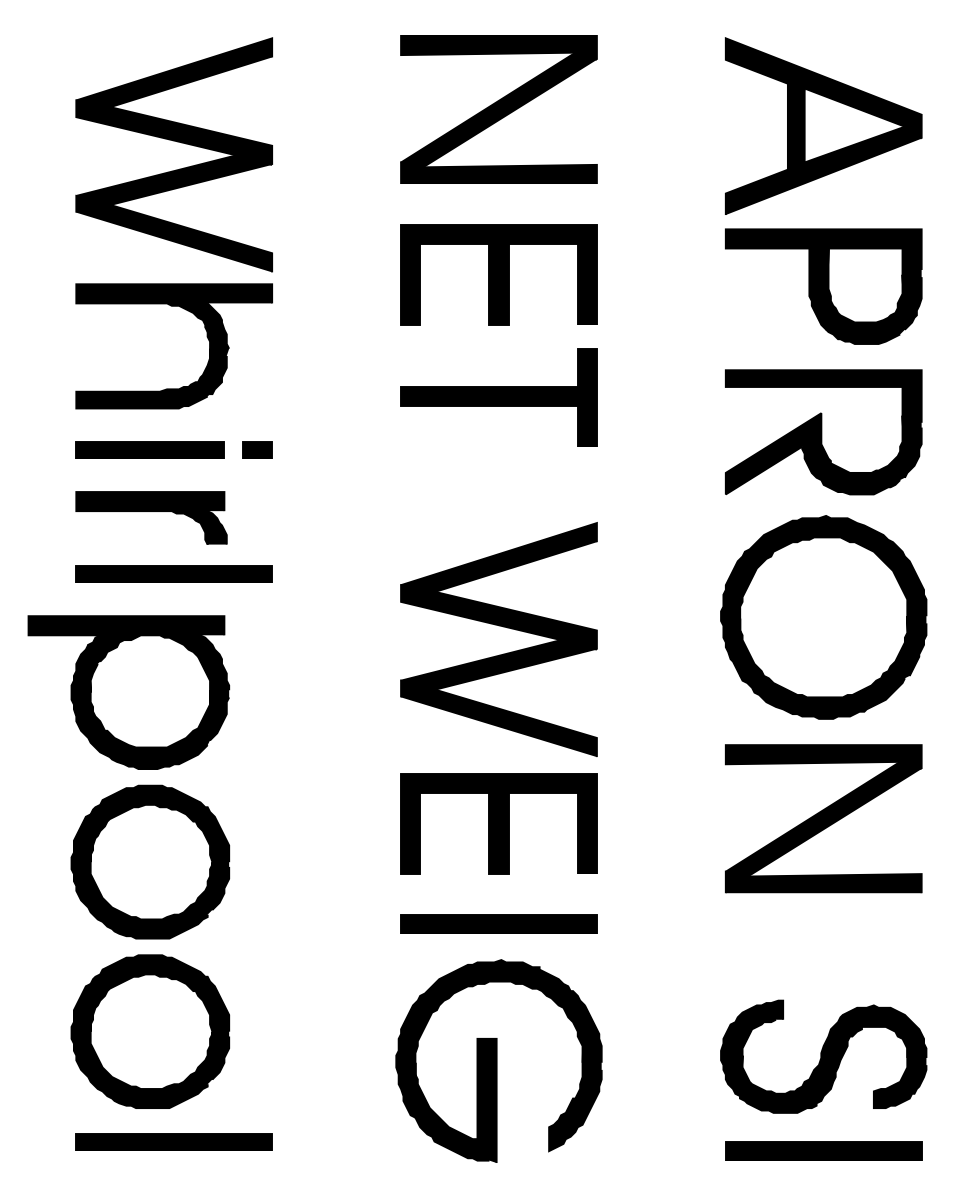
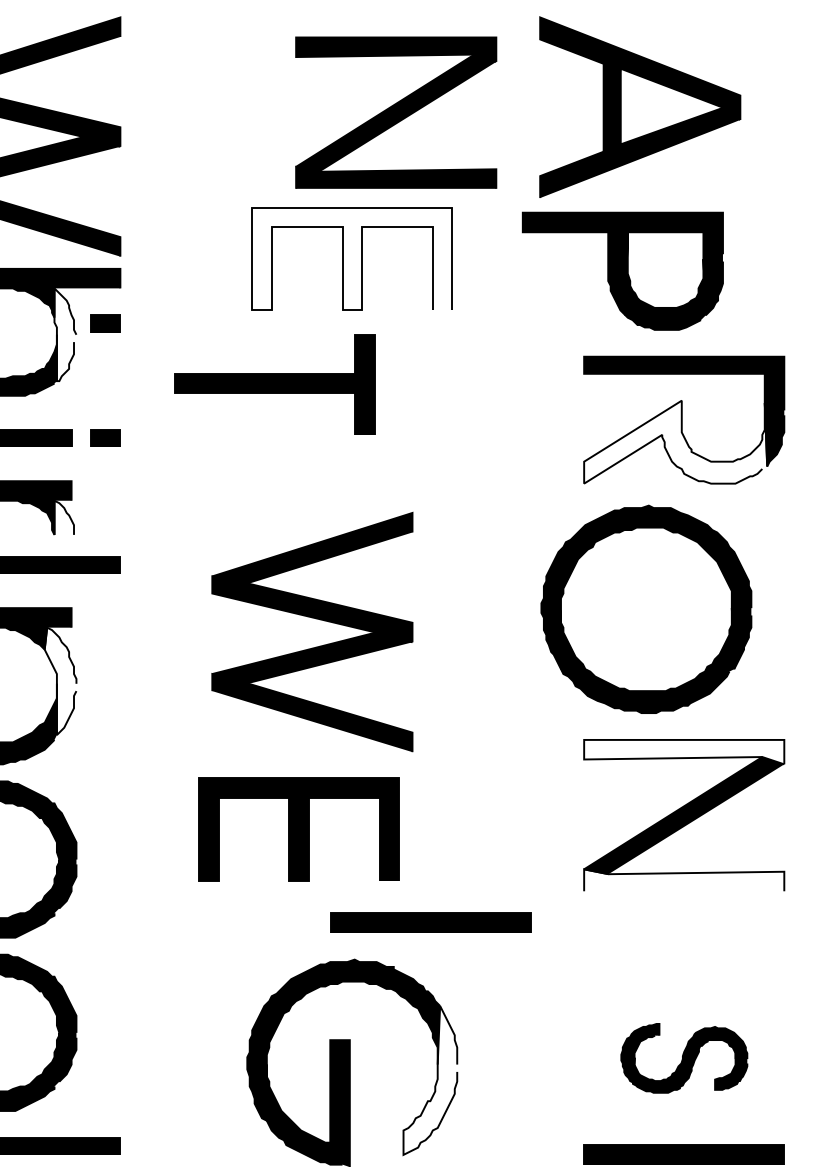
part: (498, 109) -> (395, 112), moved
part: (823, 125) -> (640, 106), moved
fill: (498, 274) -> (351, 258), removed
part: (823, 286) -> (622, 271), moved
part: (257, 337) -> (105, 323), added
fill: (218, 348) -> (65, 334), removed
part: (498, 397) -> (274, 384), moved
fill: (814, 453) -> (674, 441), removed
fill: (216, 527) -> (63, 517), removed
part: (823, 617) -> (646, 609), moved
part: (498, 626) -> (311, 618), moved
fill: (213, 687) -> (60, 681), removed
fill: (823, 757) -> (683, 752), removed
part: (498, 823) -> (298, 829), moved
fill: (823, 882) -> (683, 880), removed
part: (498, 923) -> (430, 922), moved
part: (823, 1056) -> (683, 1058), size x0.6
fill: (575, 1078) -> (430, 1080), removed

